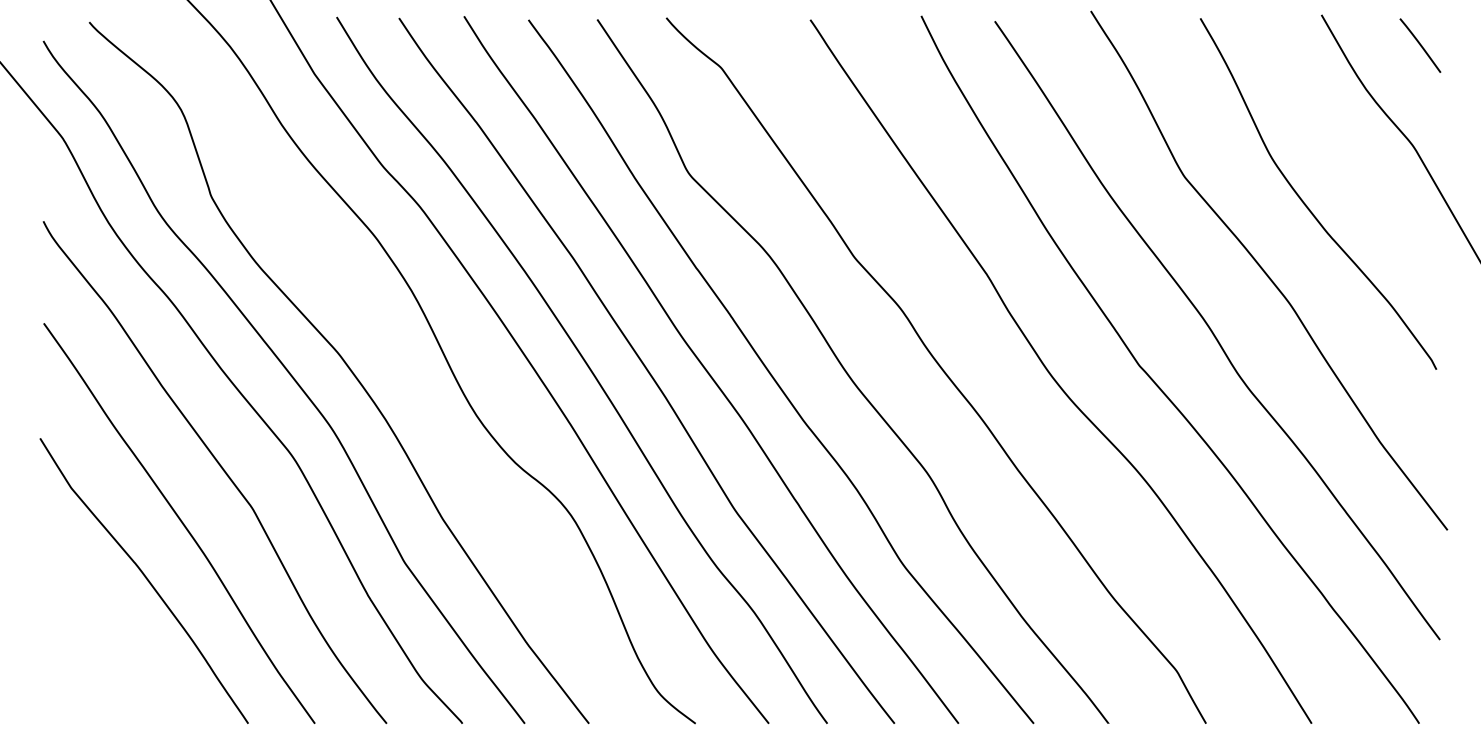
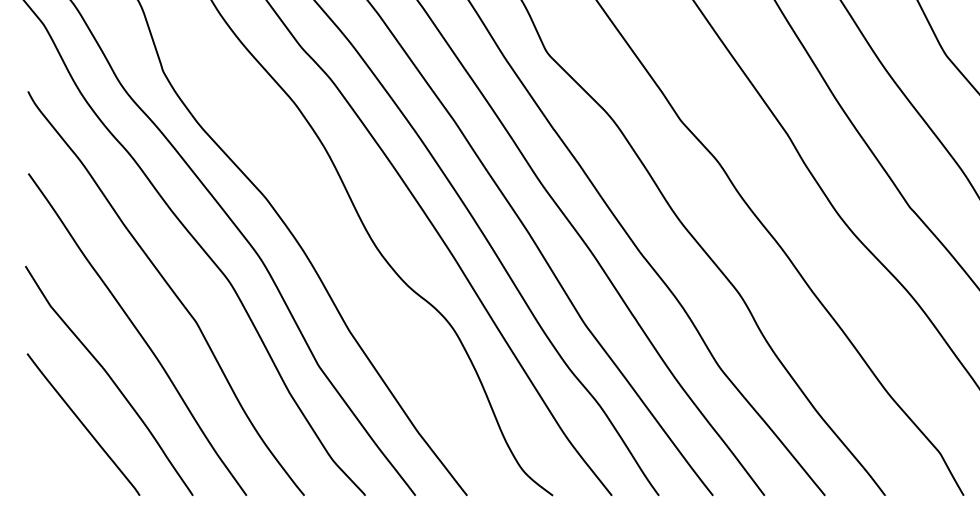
curve: (111, 635) -> (82, 424), added

